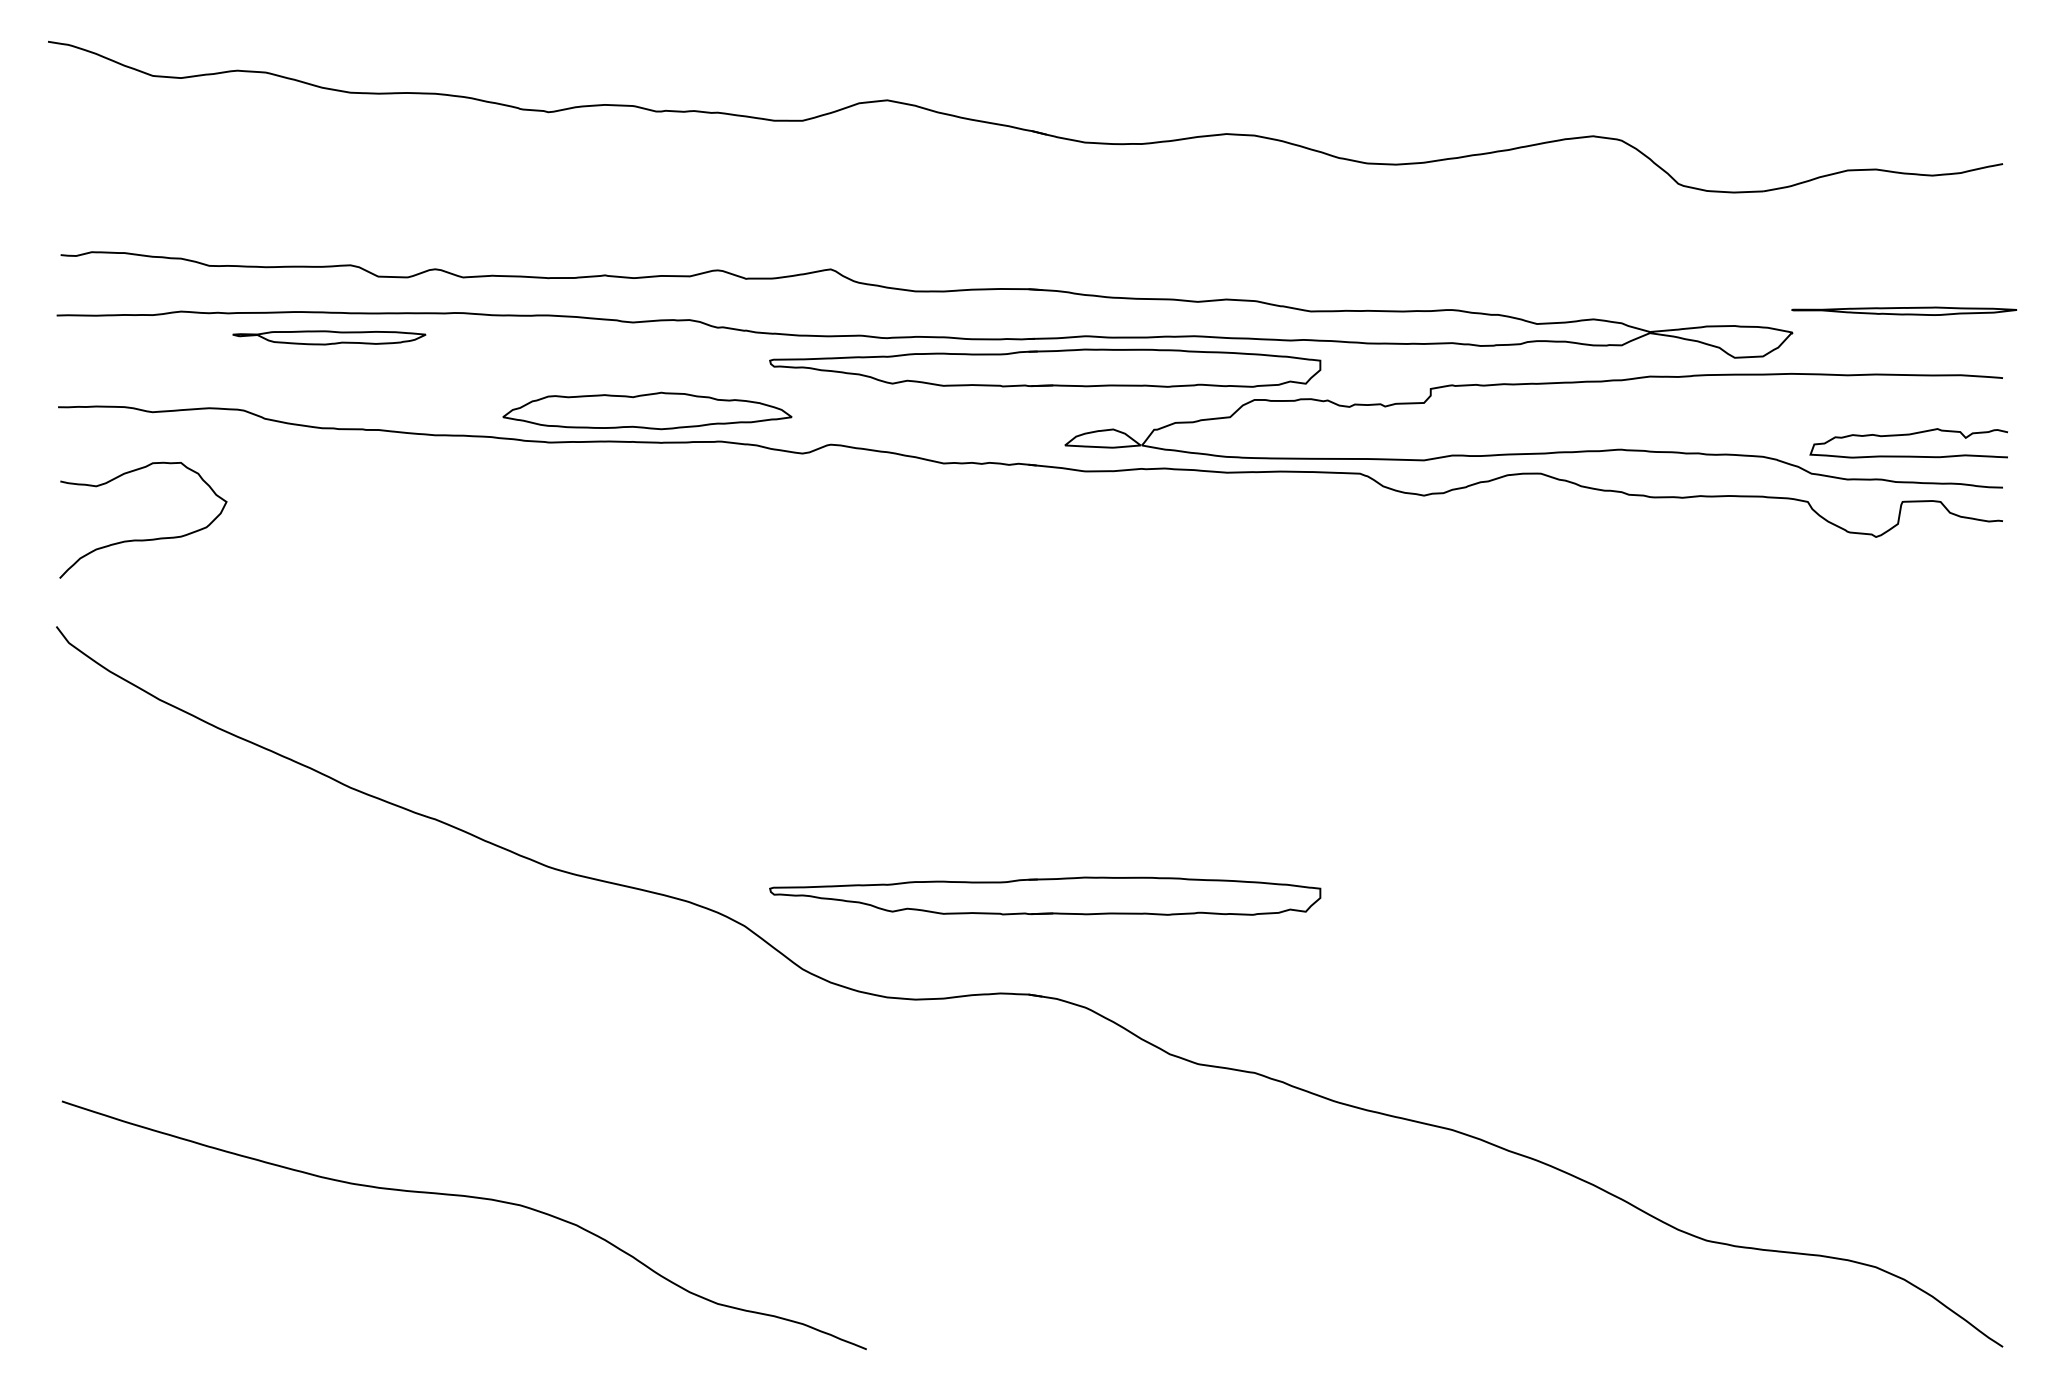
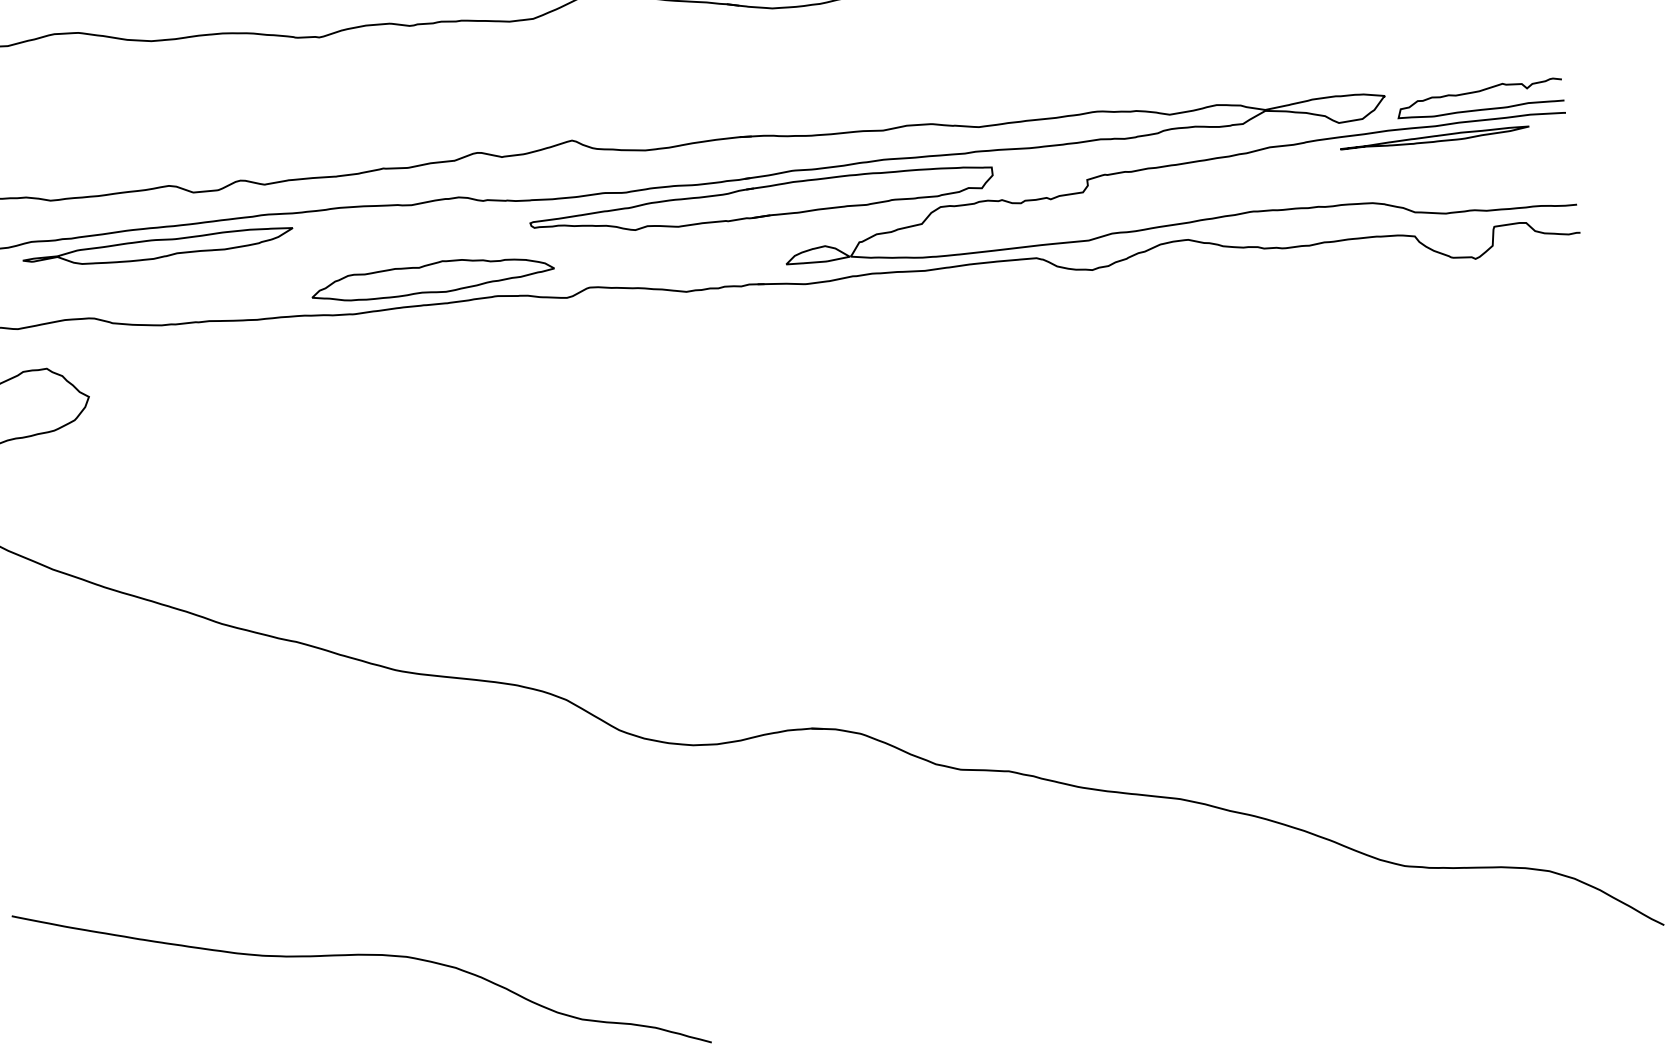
part: (1904, 310) -> (1435, 138), moved
part: (329, 337) -> (158, 248), size x1.67
curve: (1908, 435) -> (1478, 92), moved
part: (1045, 895) -> (815, 643), removed

